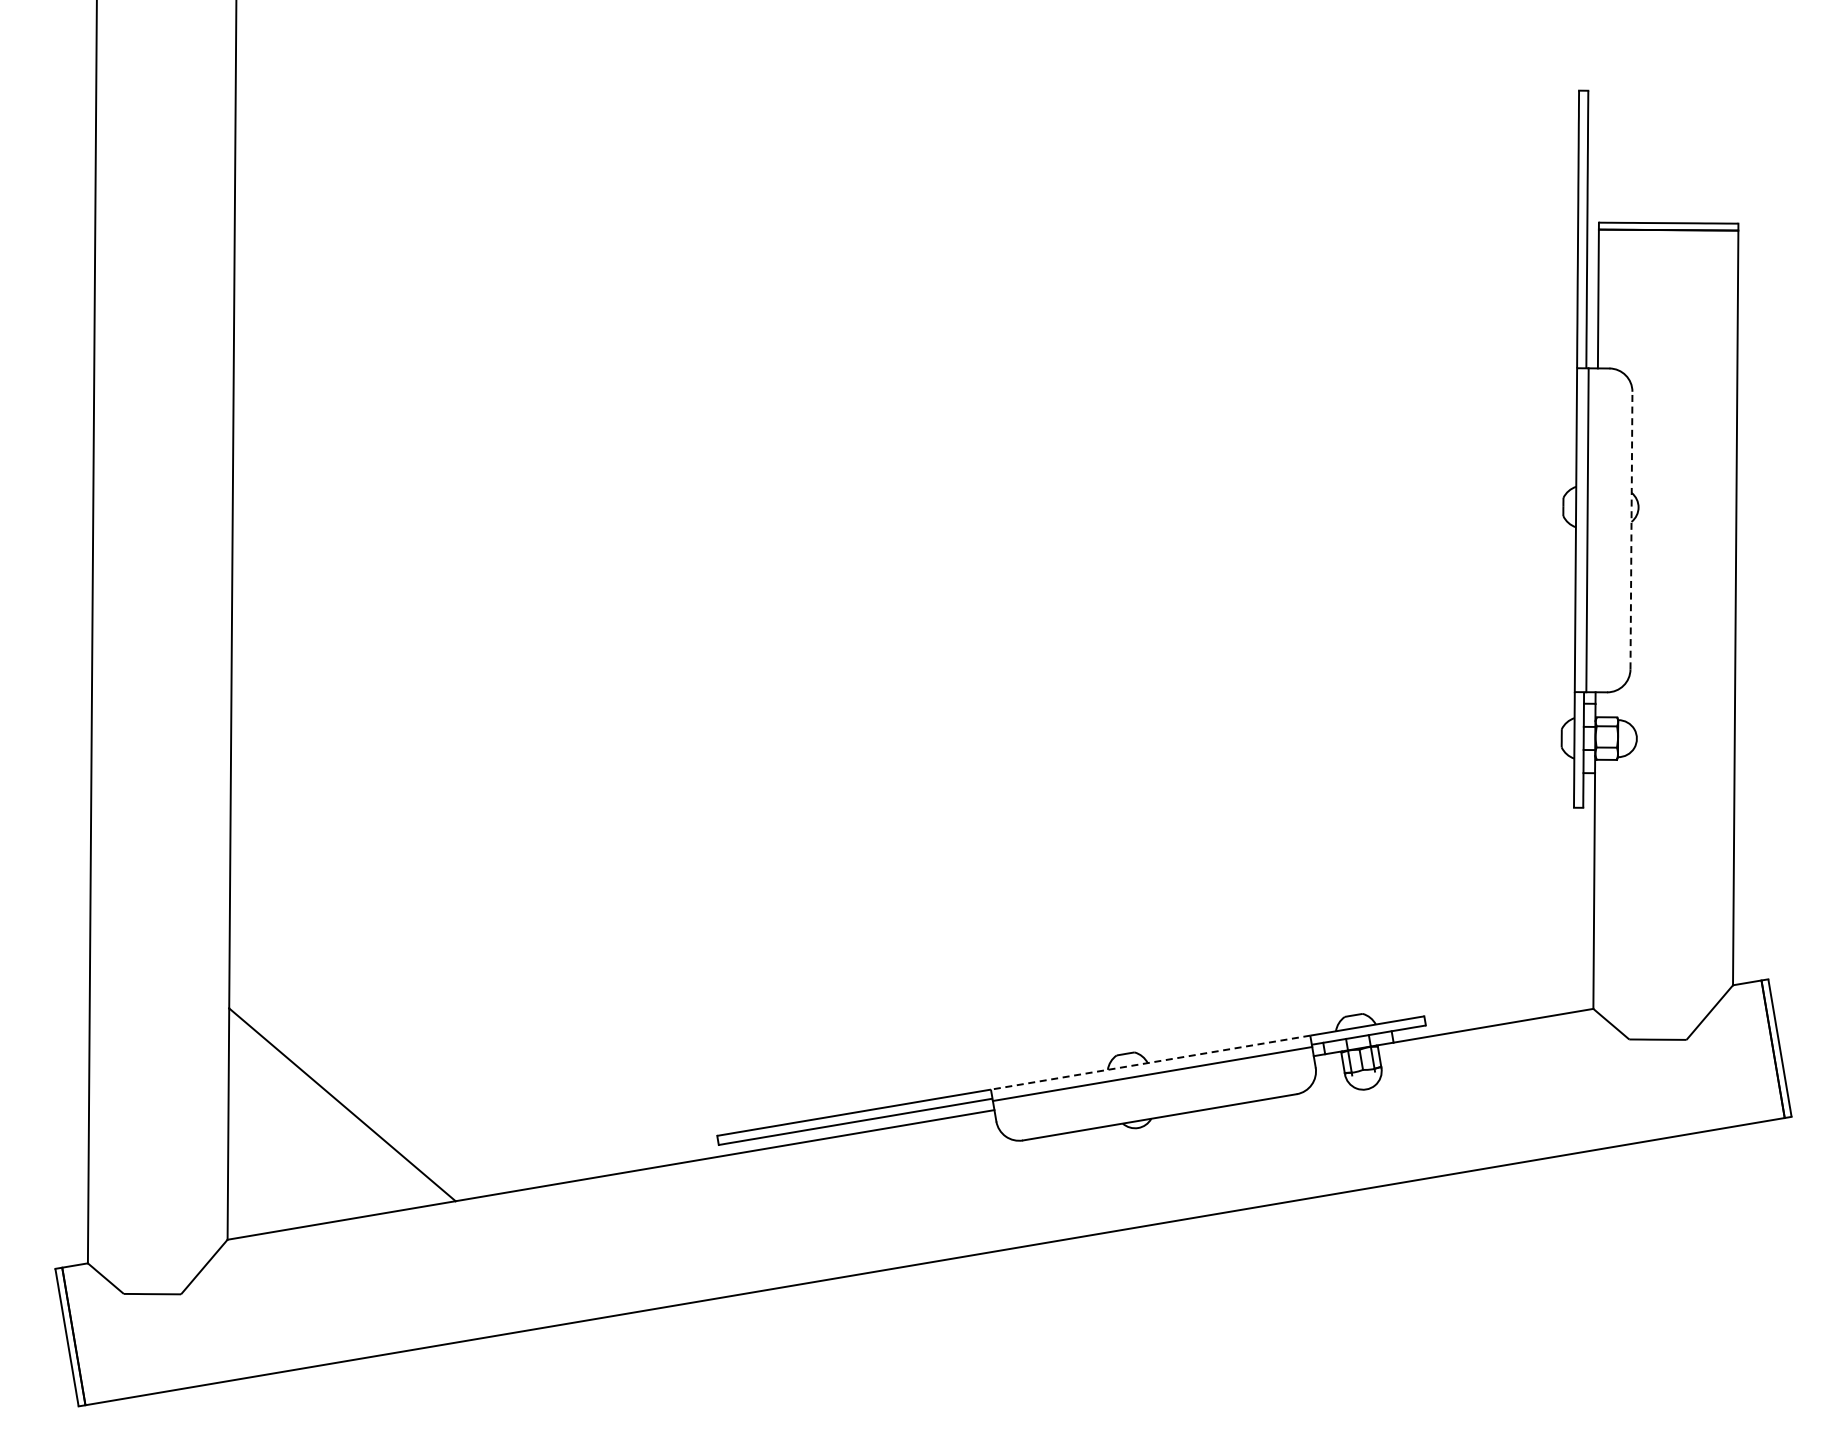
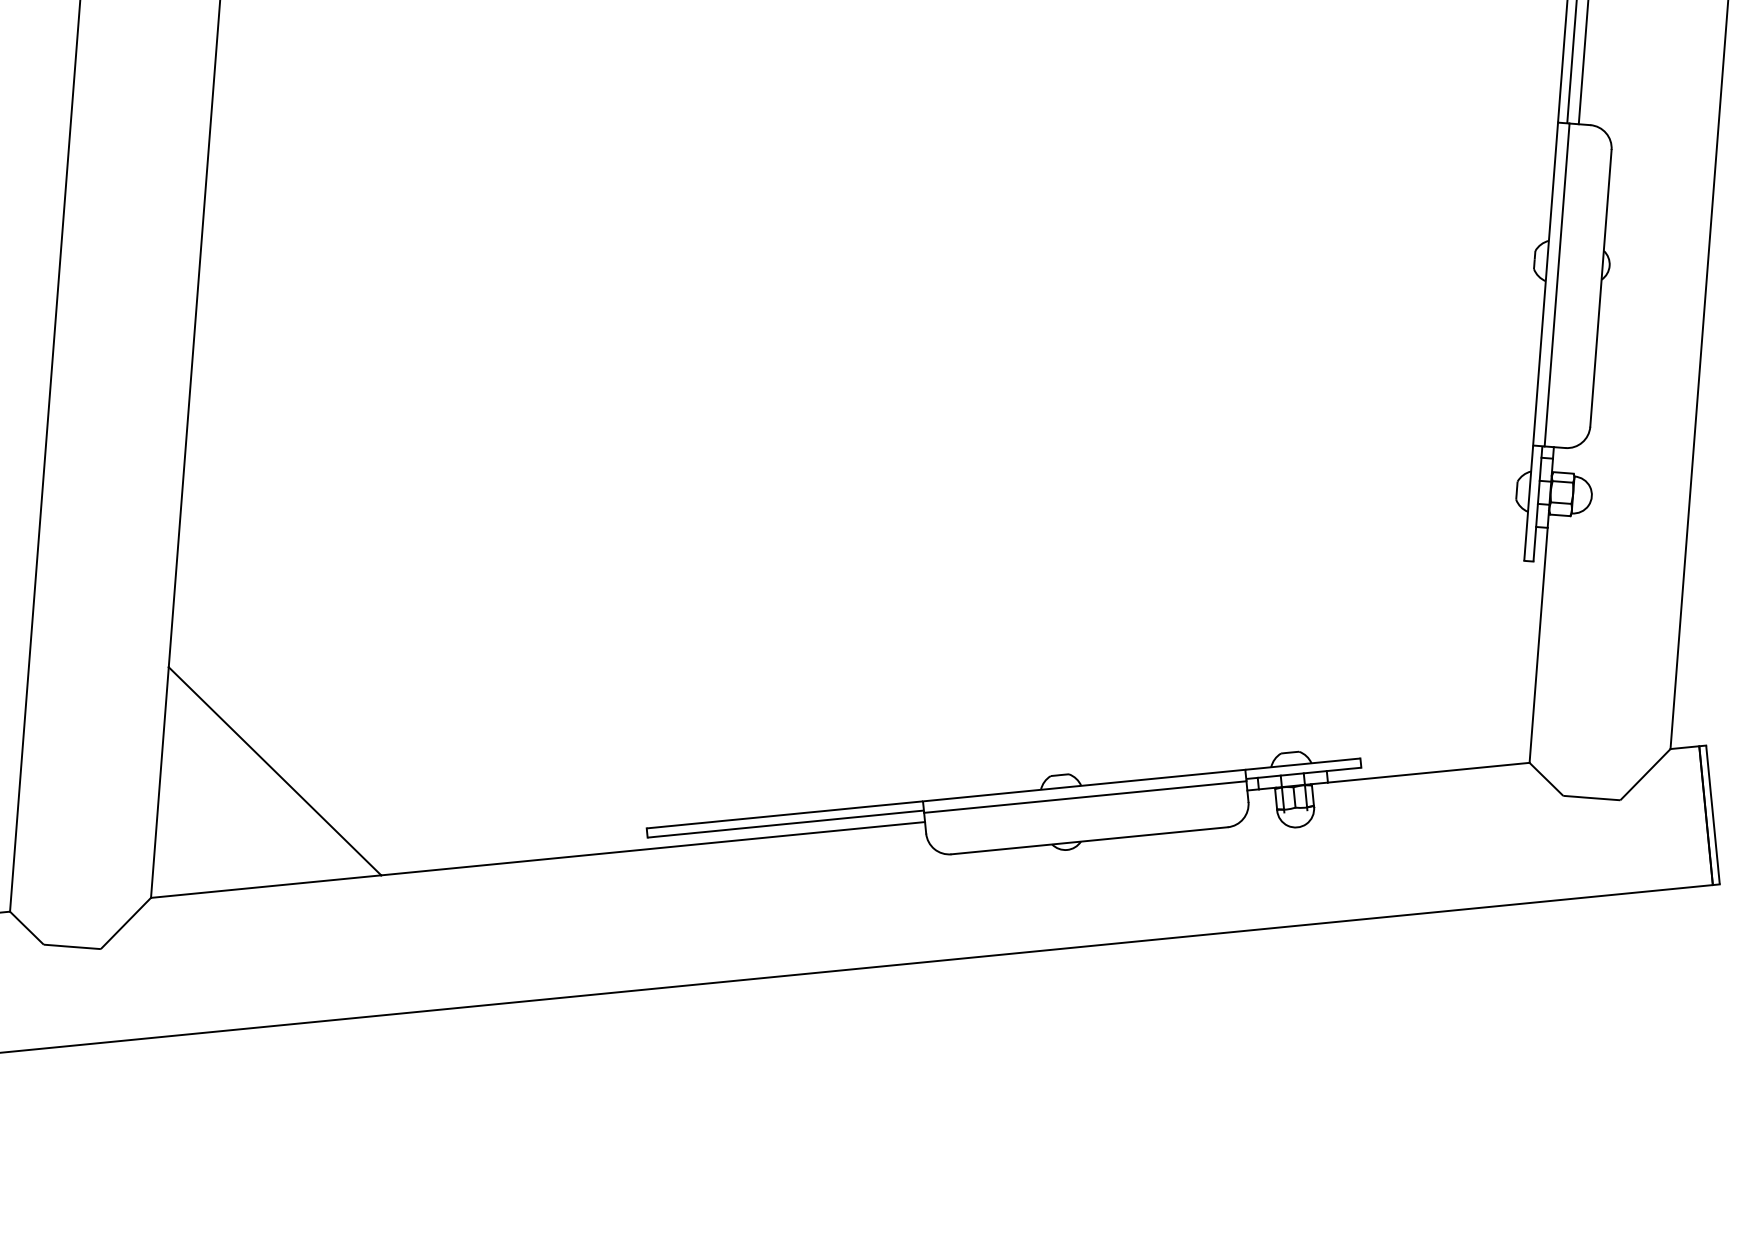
line: (1631, 530) -> (1600, 288), dashed -> solid
line: (1150, 1062) -> (1084, 785), dashed -> solid

